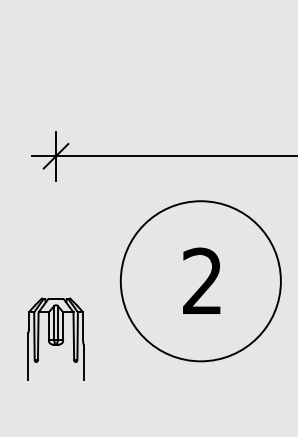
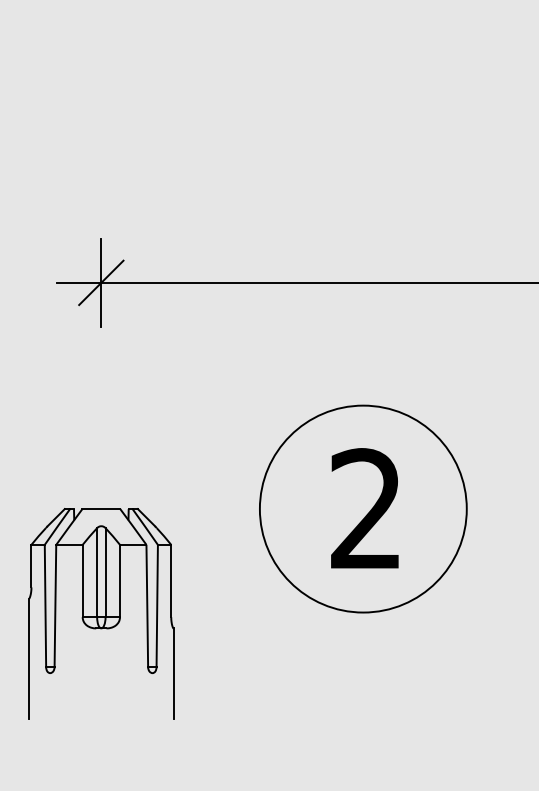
circle: (200, 281) -> (362, 509), size x0.71
part: (55, 338) -> (100, 612), size x1.43

